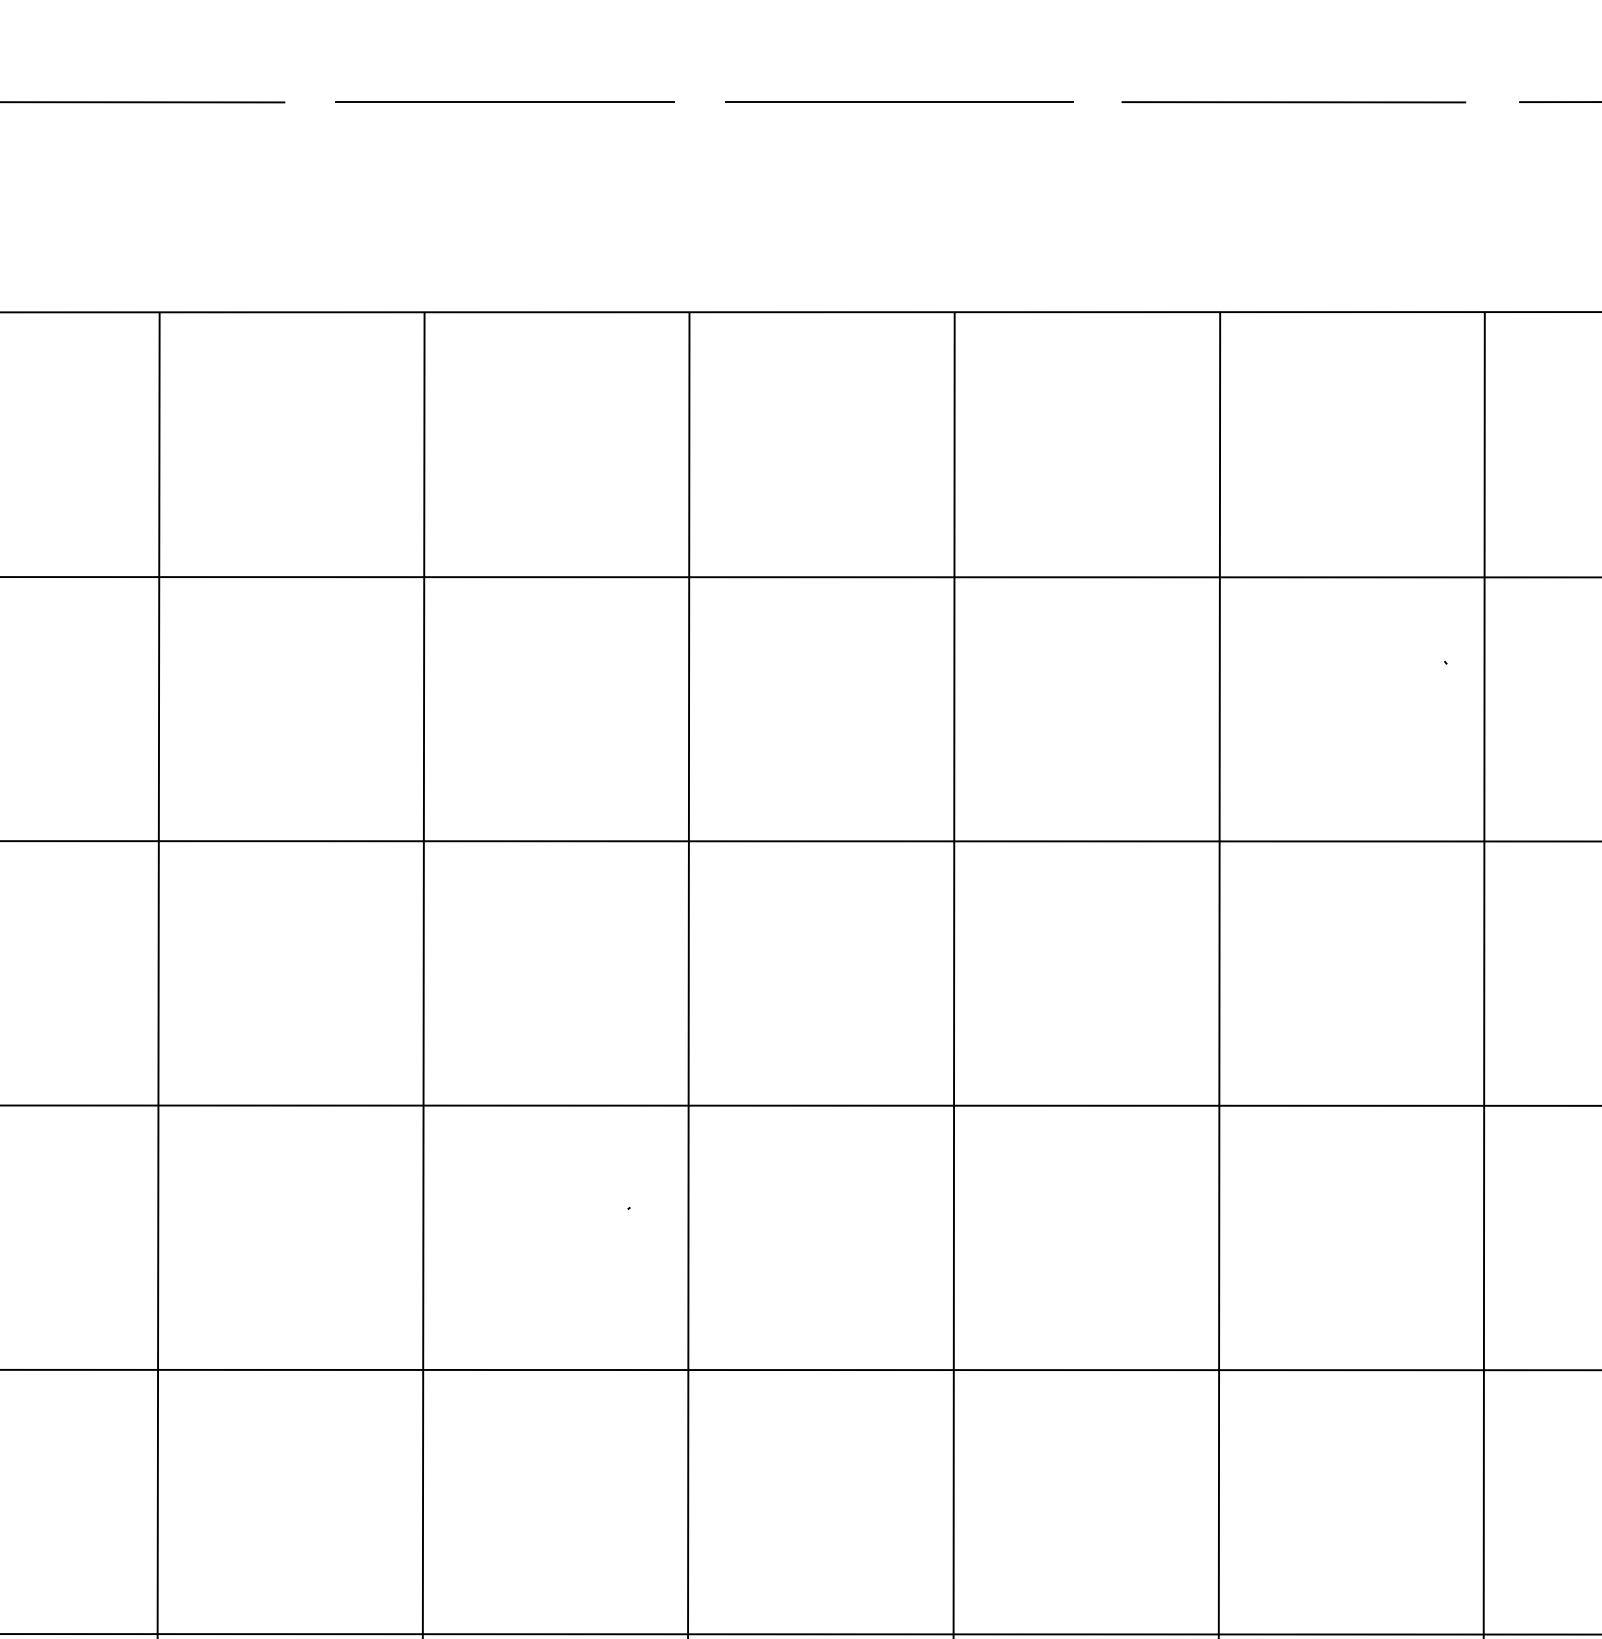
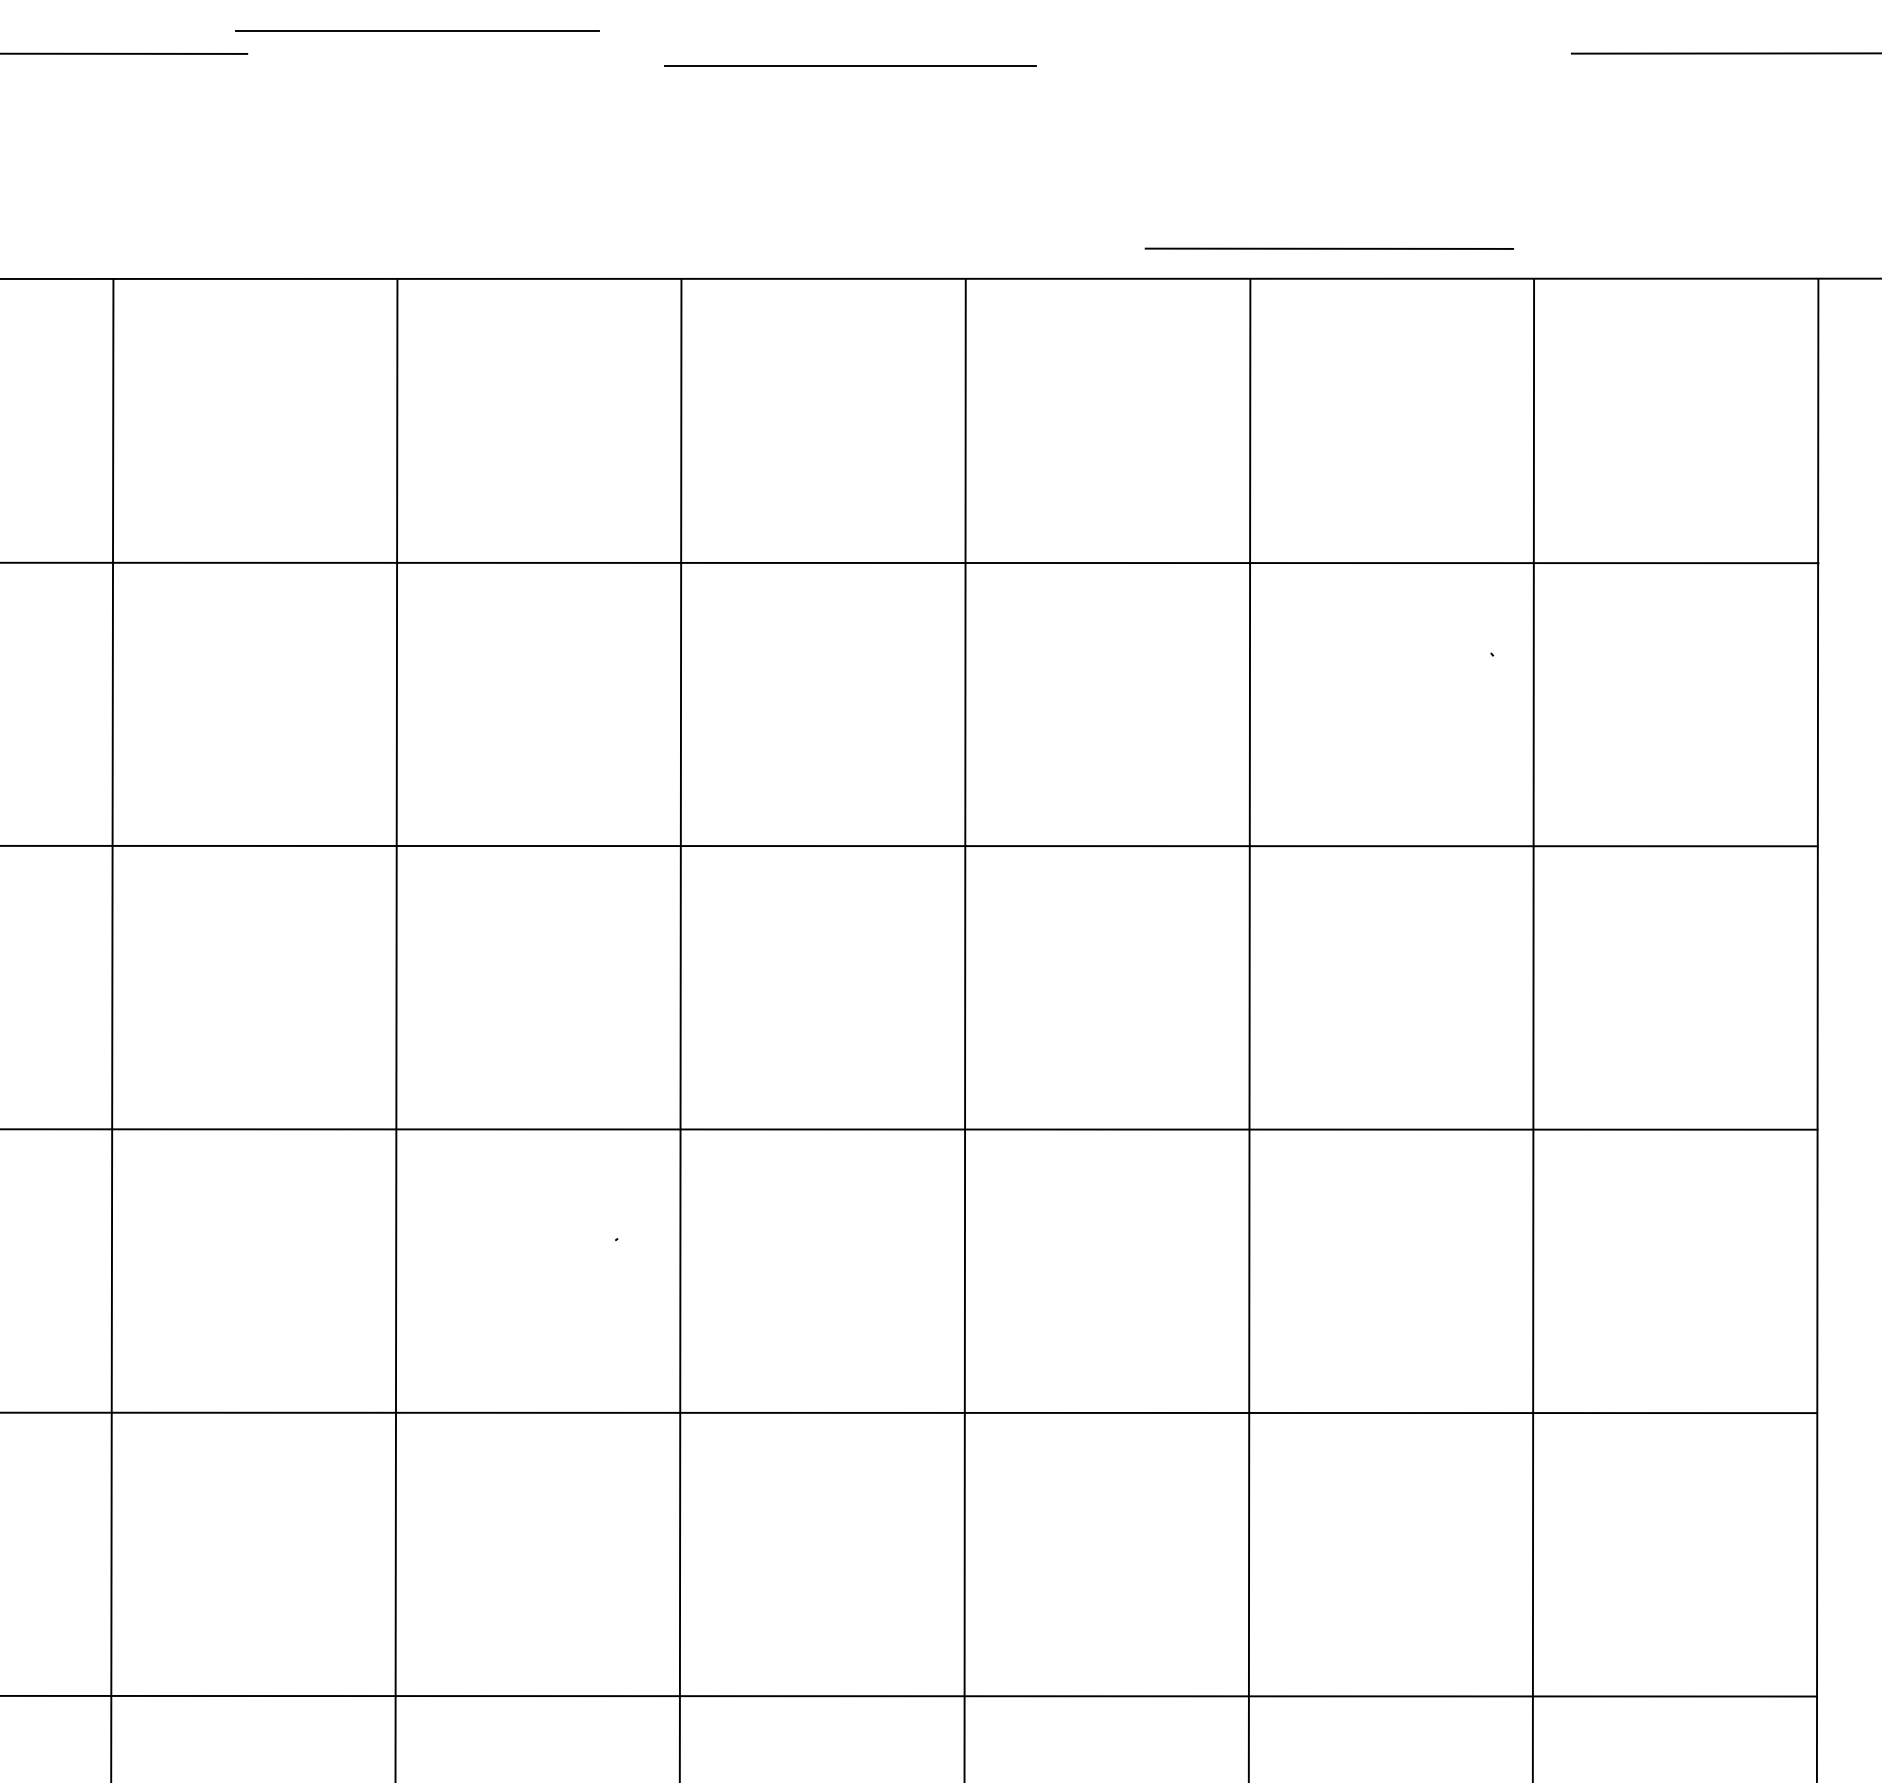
line: (504, 102) -> (417, 30), moved
line: (899, 102) -> (850, 65), moved
line: (1293, 102) -> (1328, 248), moved

